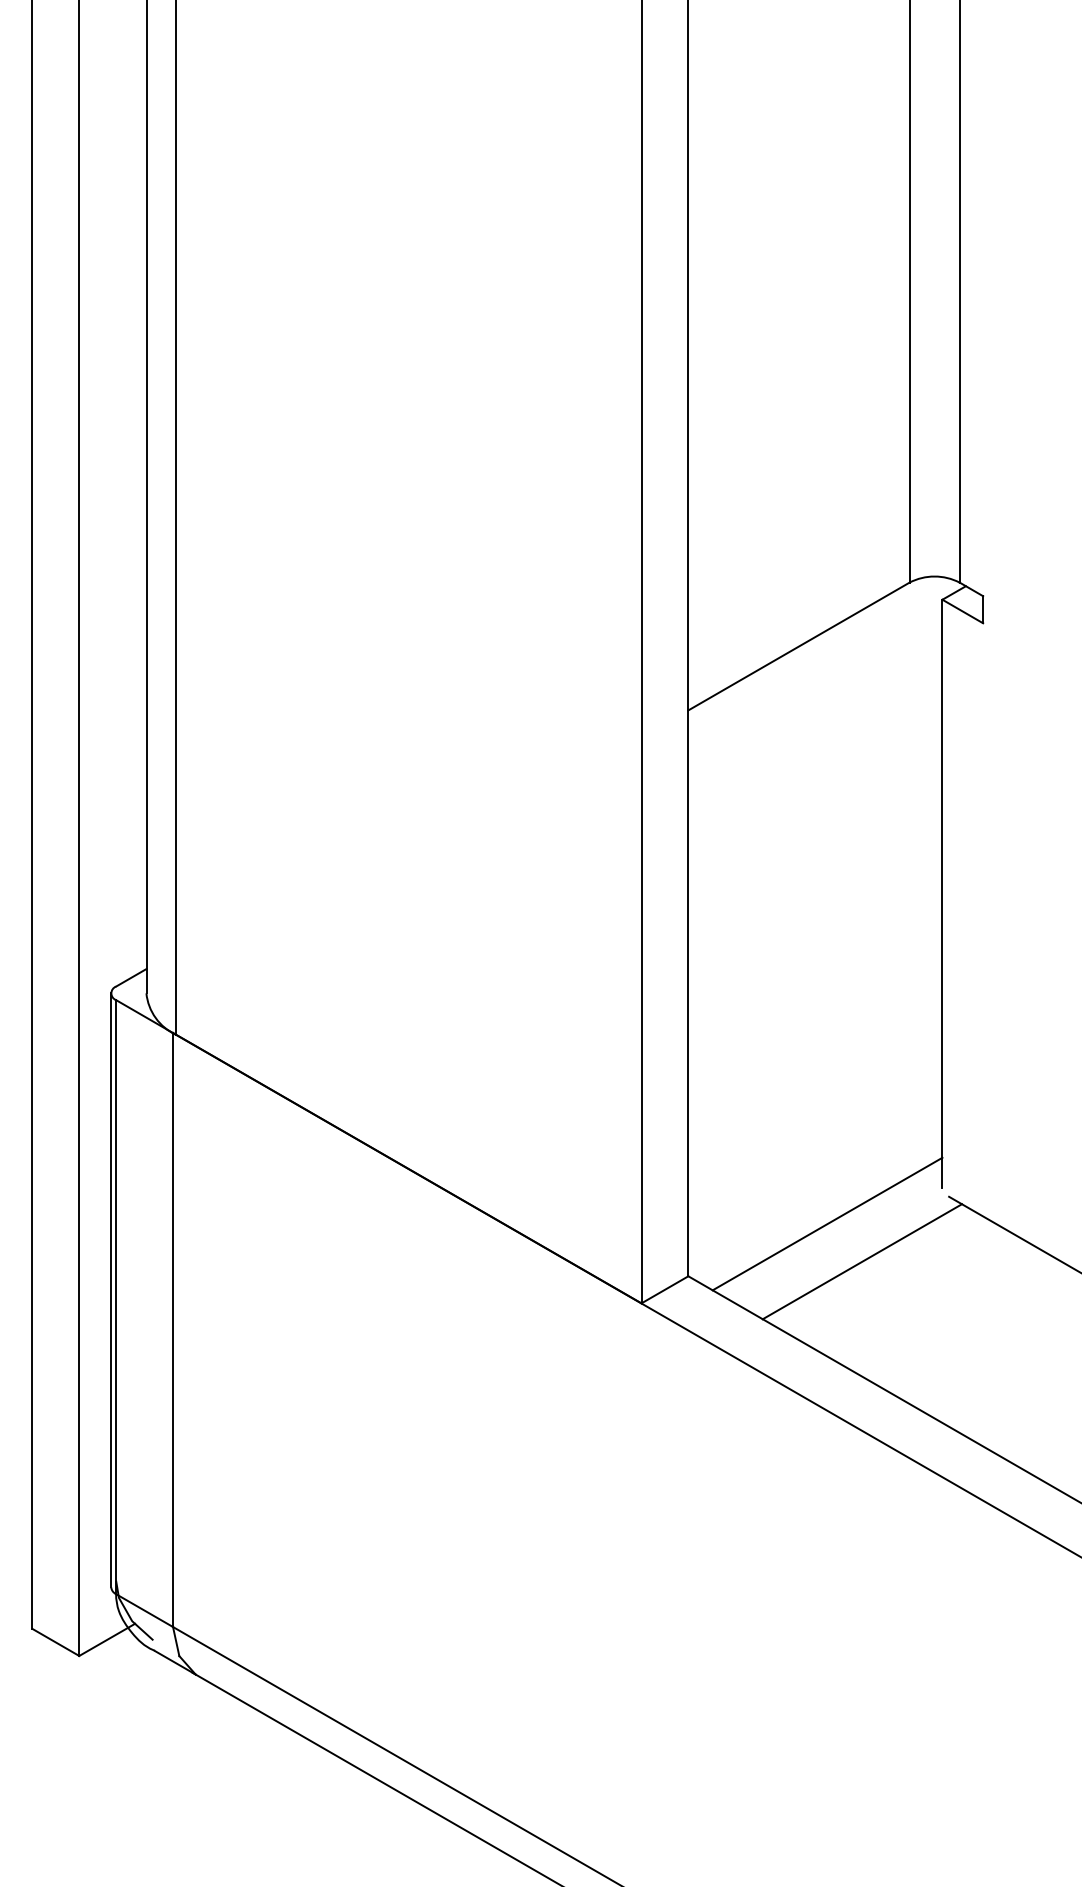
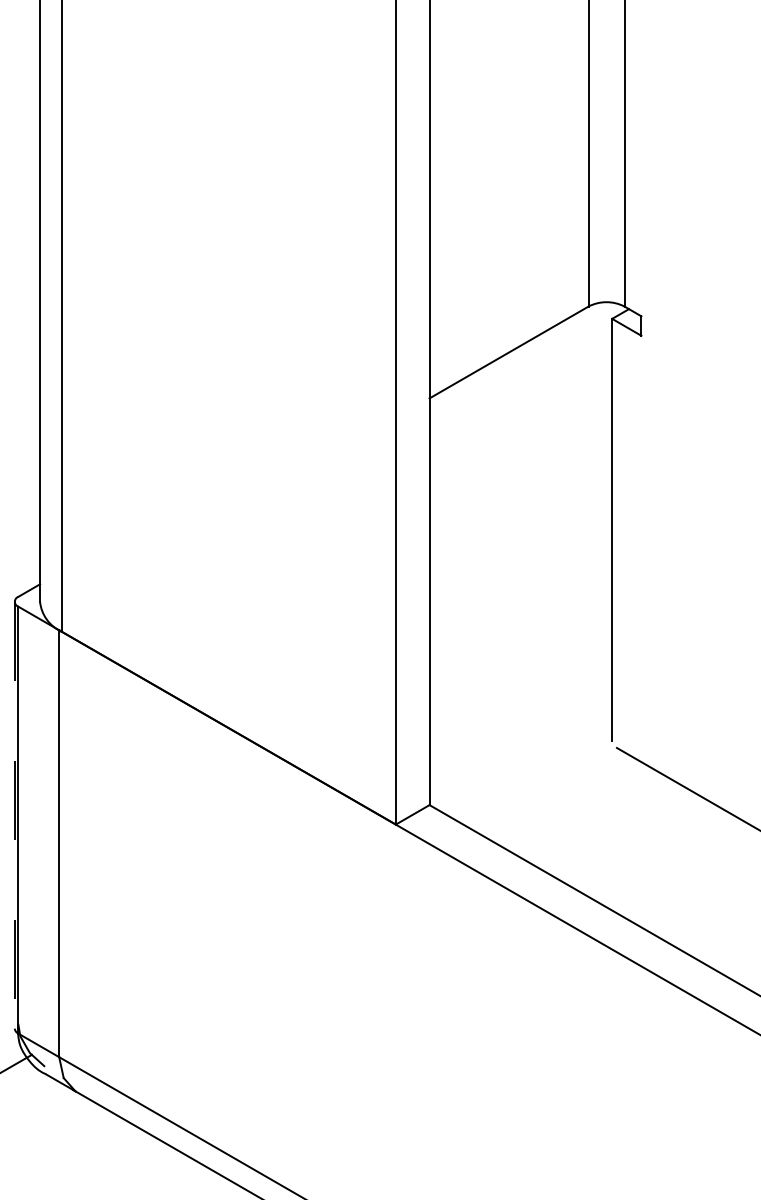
line: (827, 1223) -> (529, 767), removed
line: (862, 1261) -> (554, 794), removed
line: (111, 1290) -> (14, 815), solid -> dashed

